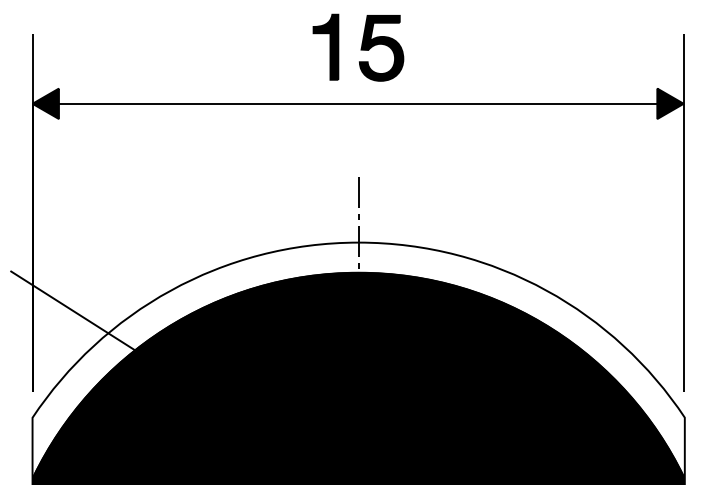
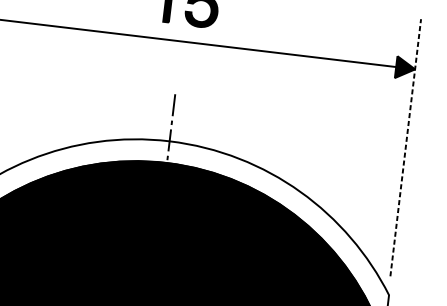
line: (683, 212) -> (405, 147), solid -> dashed

